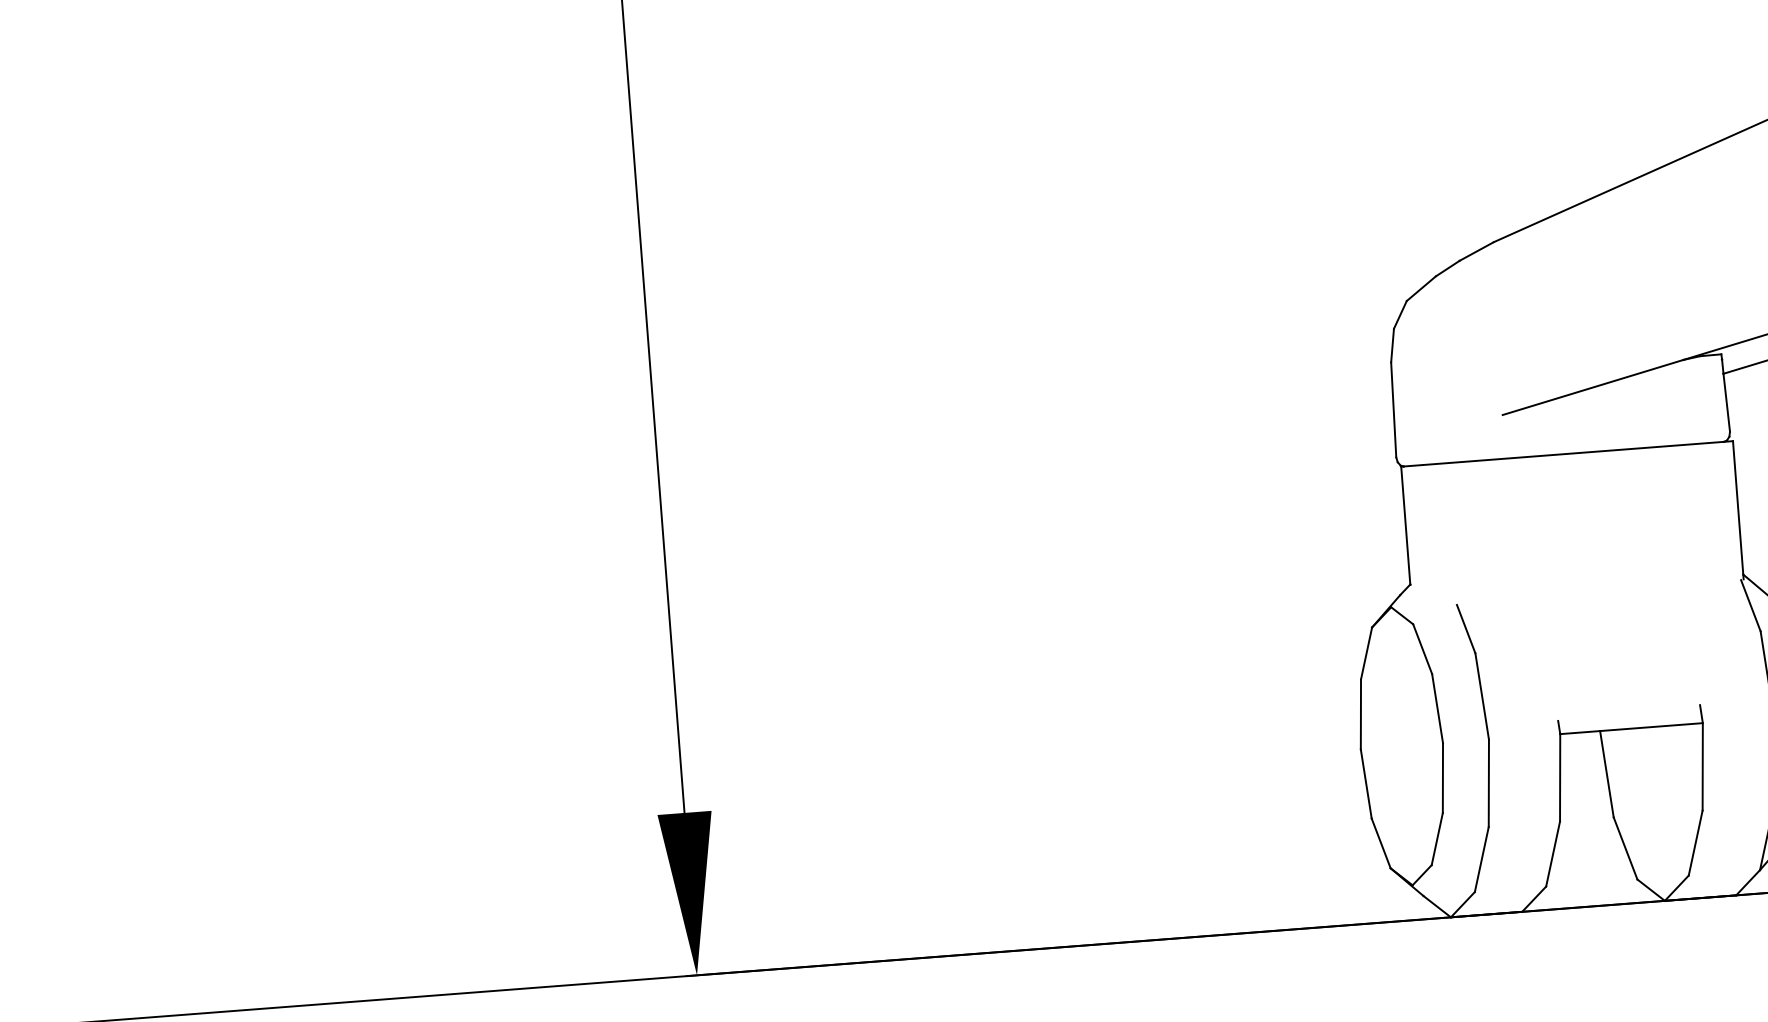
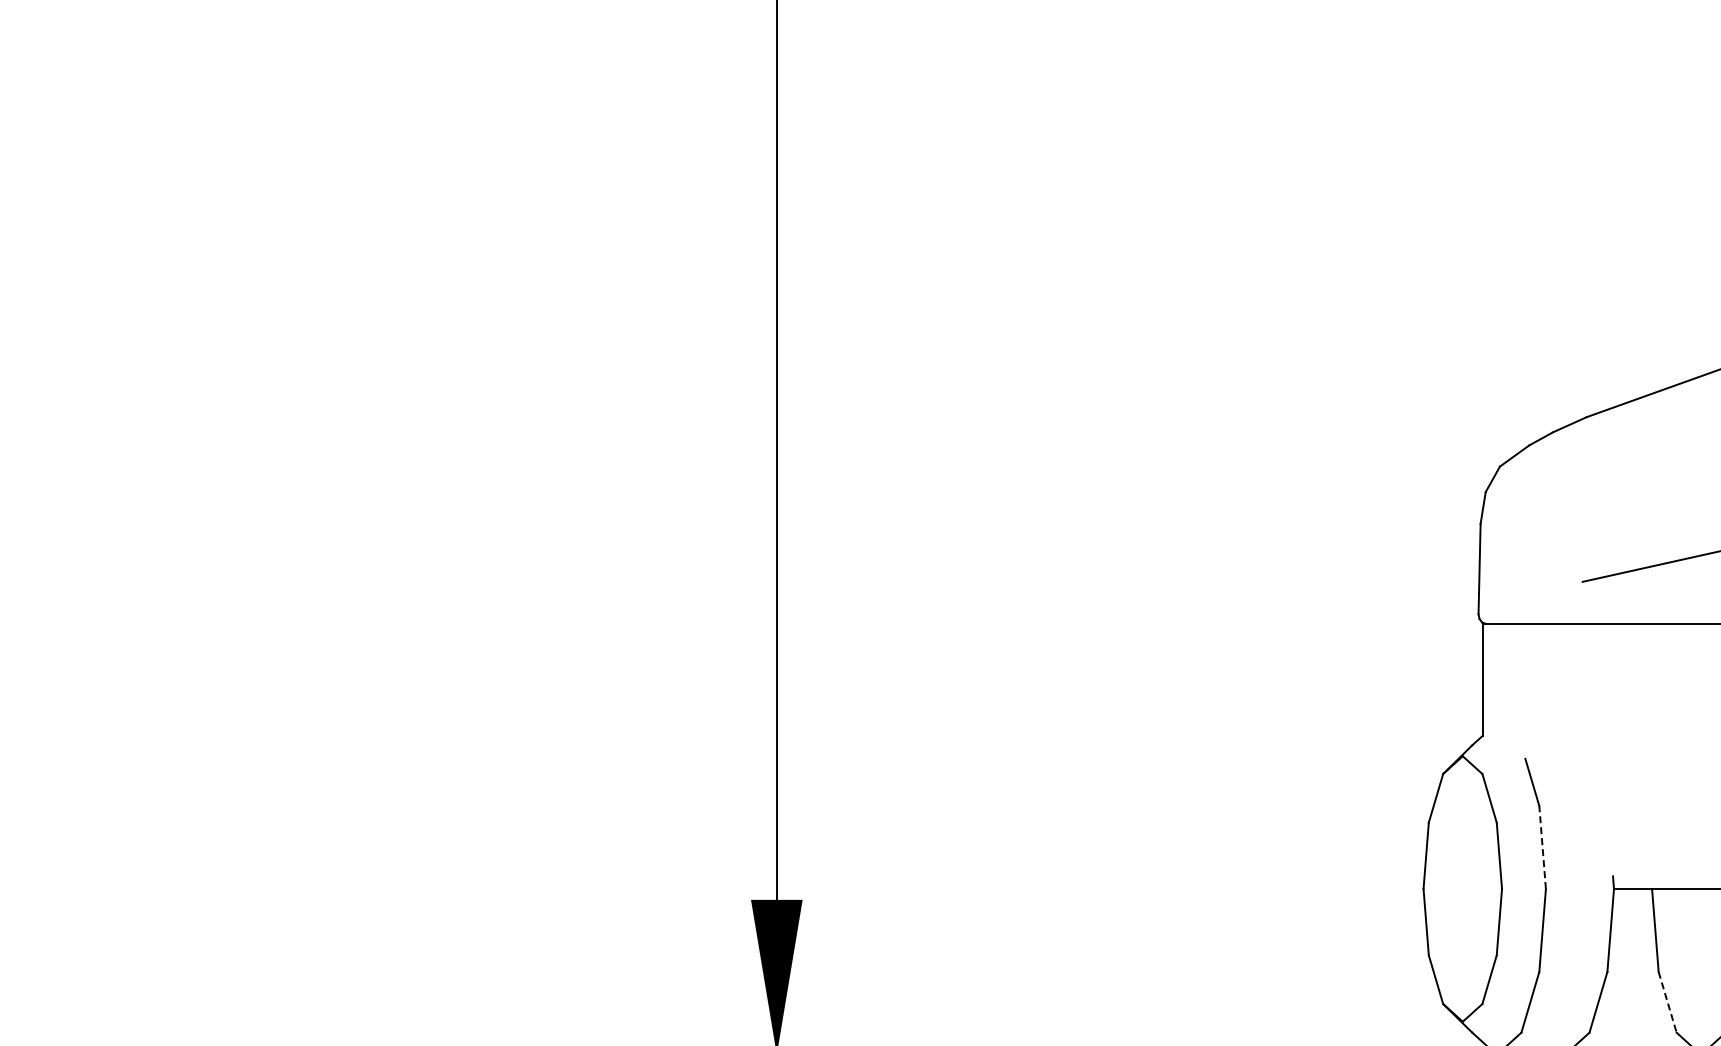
line: (1482, 696) -> (1542, 847), solid -> dashed
line: (1625, 848) -> (1667, 1002), solid -> dashed

